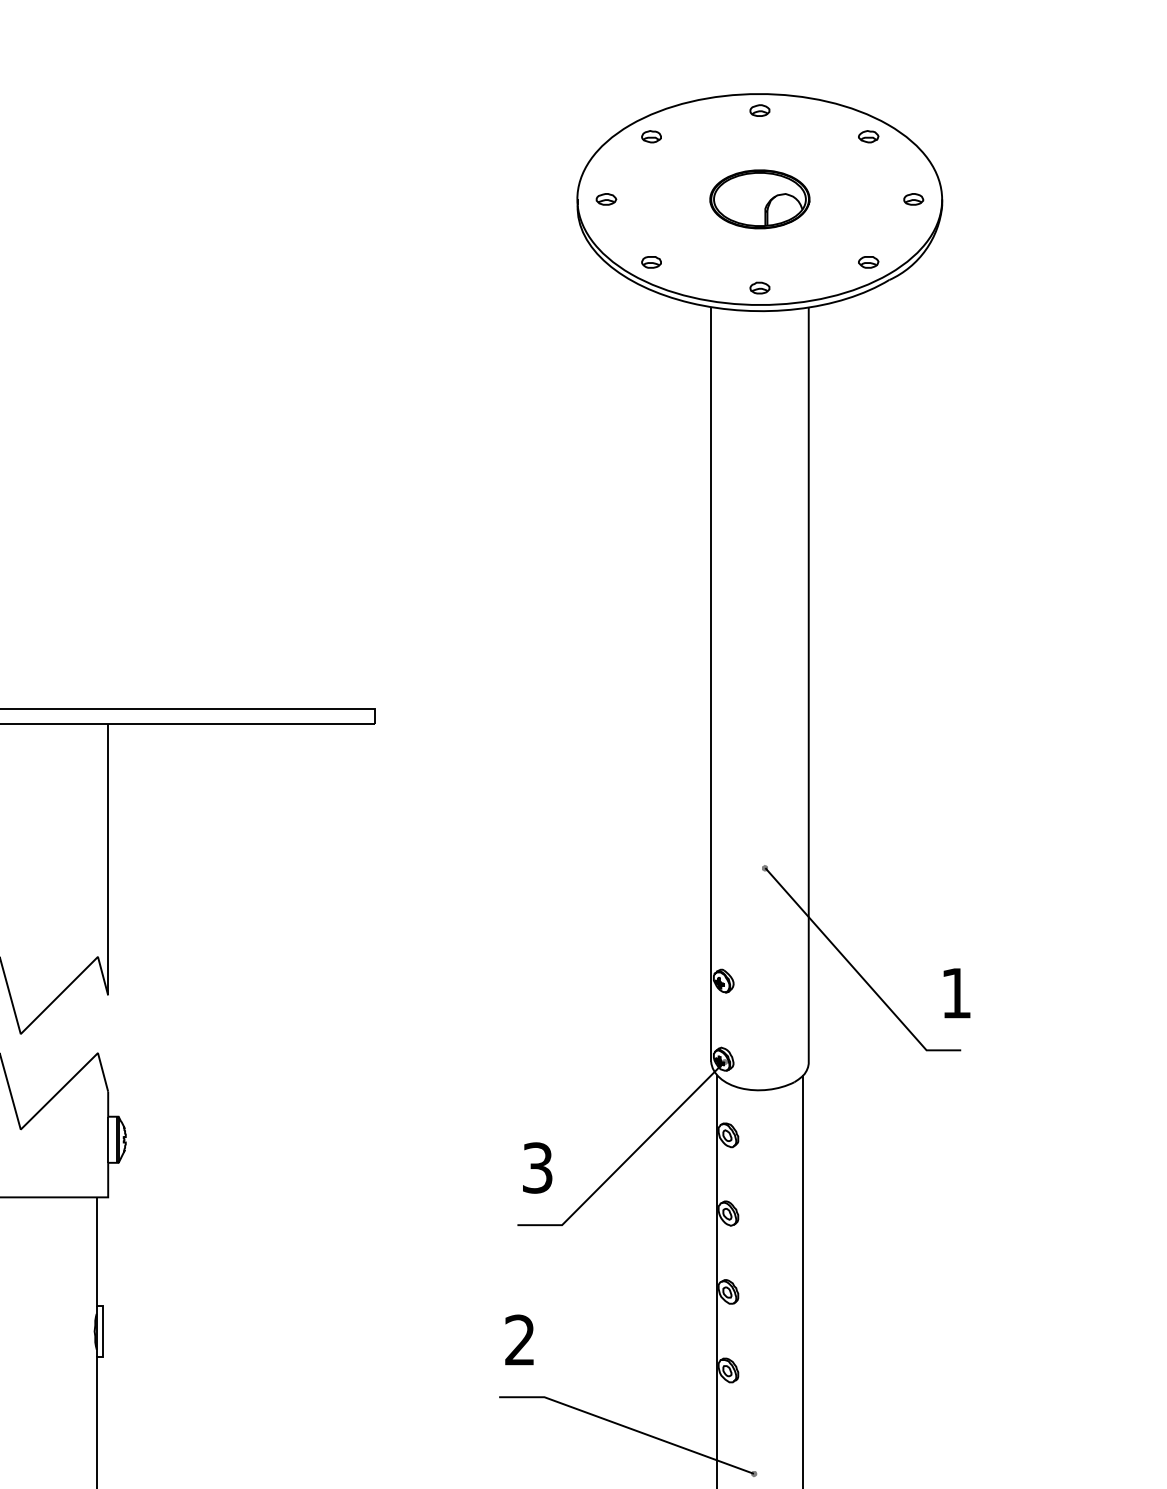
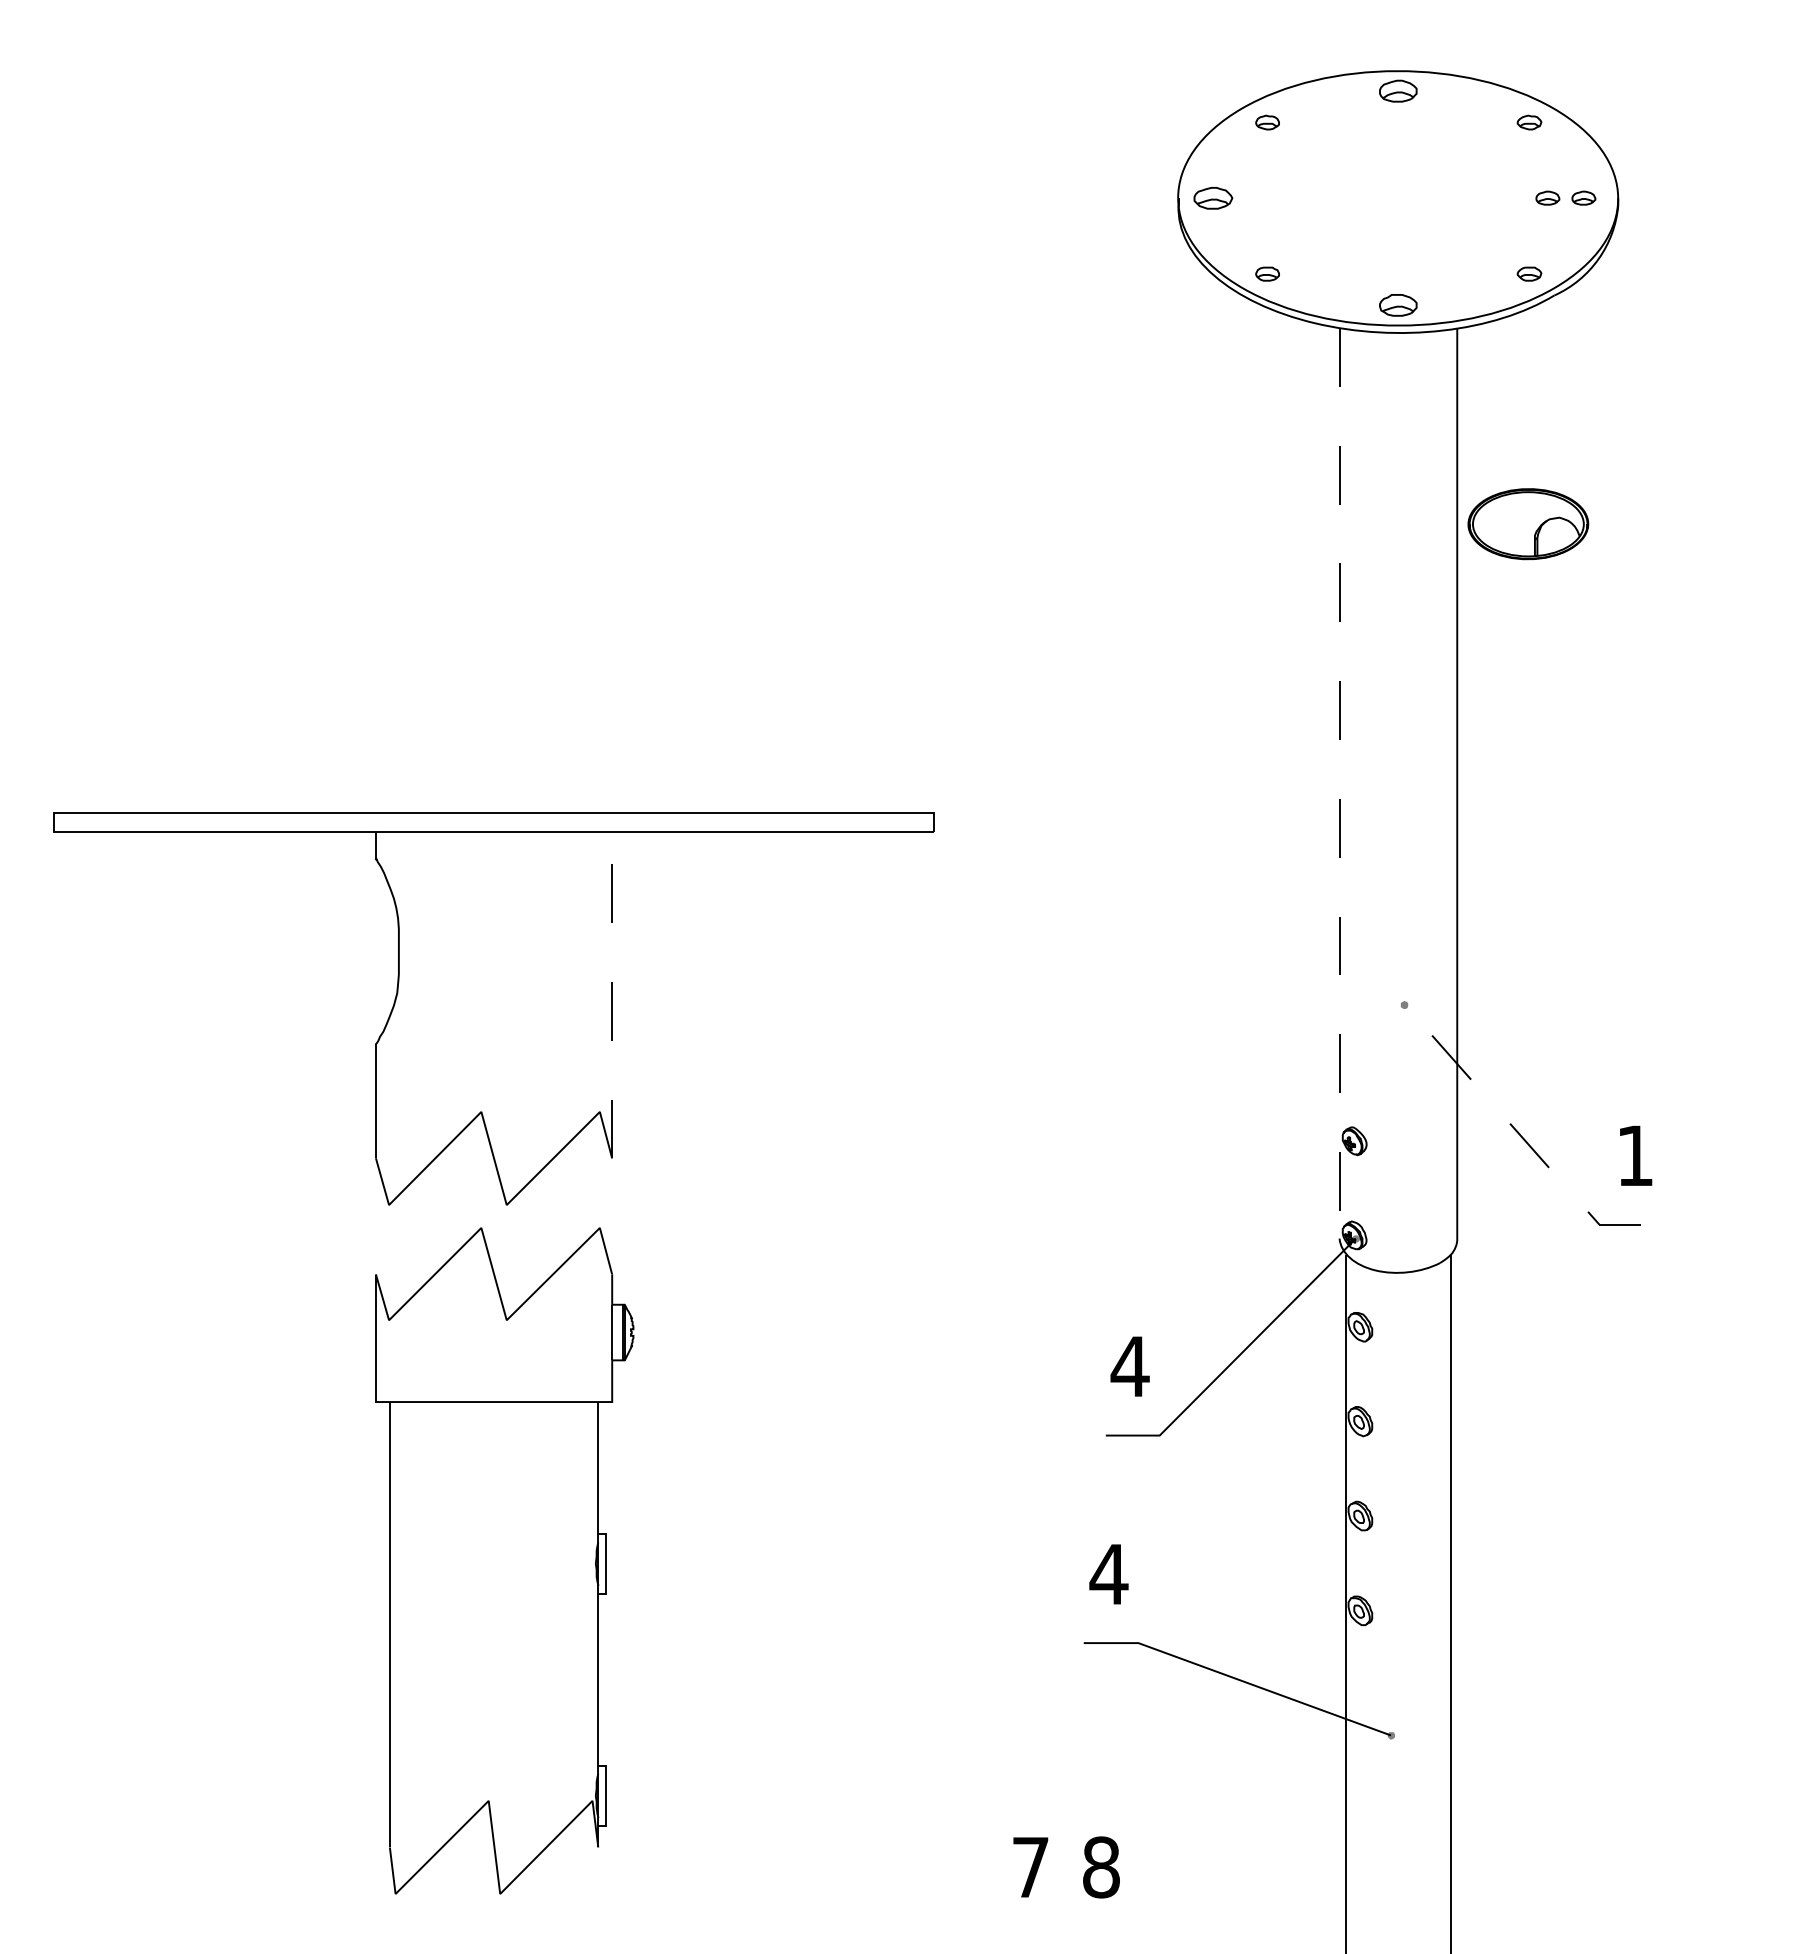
part: (760, 110) -> (1398, 90), size x1.6
part: (605, 198) -> (1212, 197), size x1.6
part: (883, 198) -> (1547, 197), added
part: (760, 199) -> (1528, 524), moved
part: (760, 287) -> (1398, 304), size x1.6
line: (711, 684) -> (1339, 783), solid -> dashed
line: (108, 859) -> (612, 994), solid -> dashed
line: (857, 972) -> (1516, 1130), solid -> dashed
text: (537, 1167) -> (1129, 1366), 3 -> 4
text: (519, 1339) -> (1108, 1573), 2 -> 4

